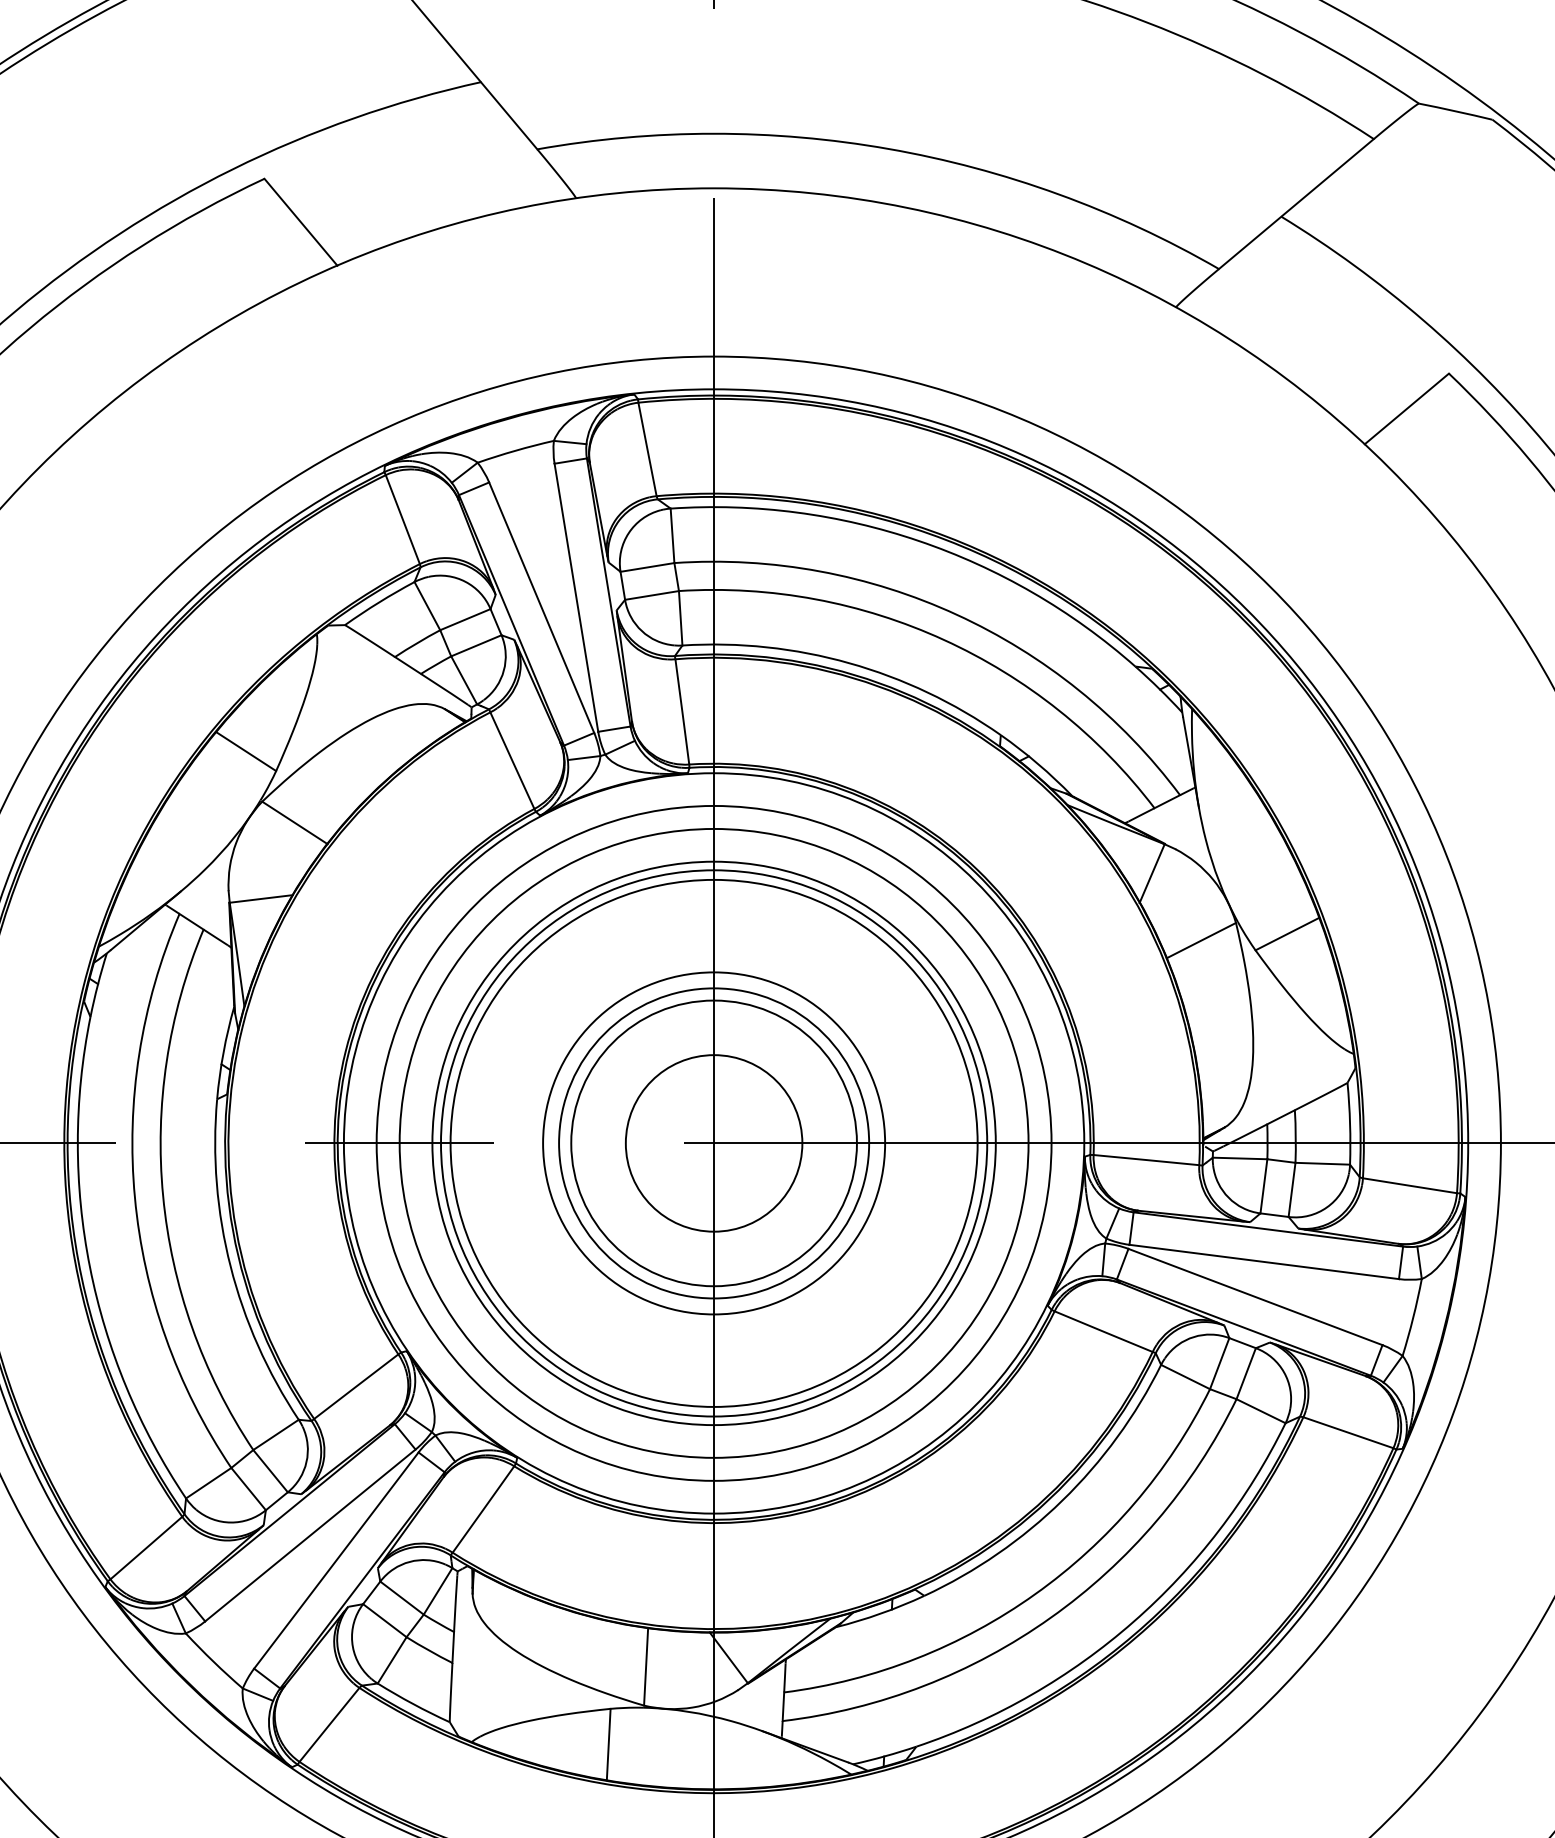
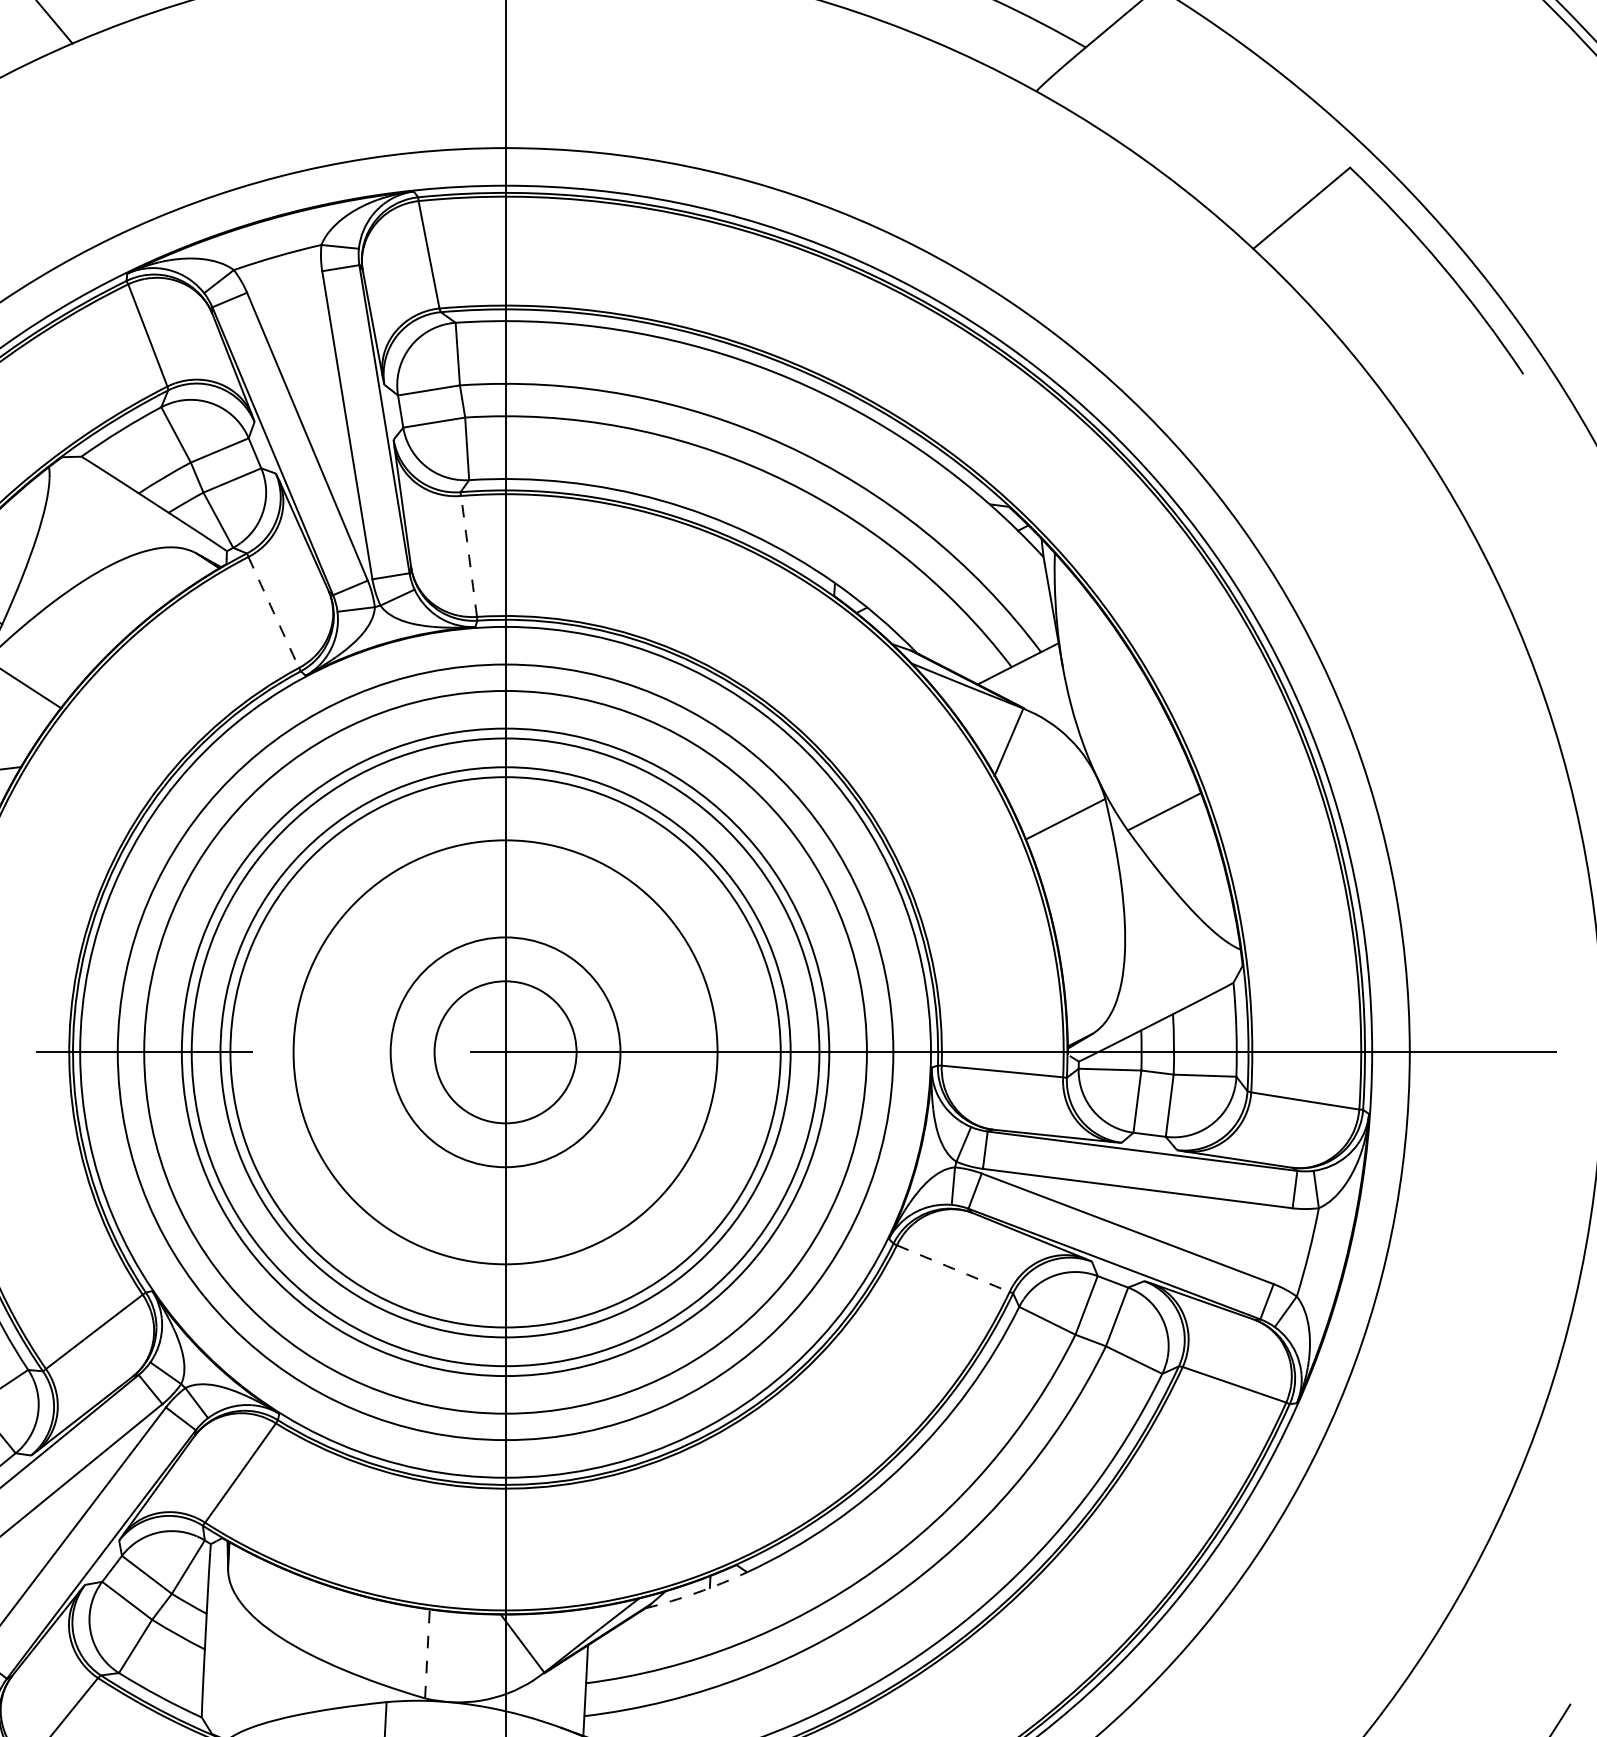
arc: (682, 711) -> (469, 555), solid -> dashed
arc: (512, 760) -> (273, 612), solid -> dashed
circle: (713, 1142) -> (504, 1051), size x0.7
circle: (713, 1143) -> (504, 1052), size x0.7
circle: (713, 1143) -> (504, 1052), size x0.7
circle: (714, 1143) -> (506, 1052), size x1.4
circle: (714, 1143) -> (506, 1052), size x1.6
arc: (1103, 1331) -> (953, 1268), solid -> dashed
arc: (880, 1613) -> (696, 1592), solid -> dashed
line: (646, 1666) -> (427, 1653), solid -> dashed

